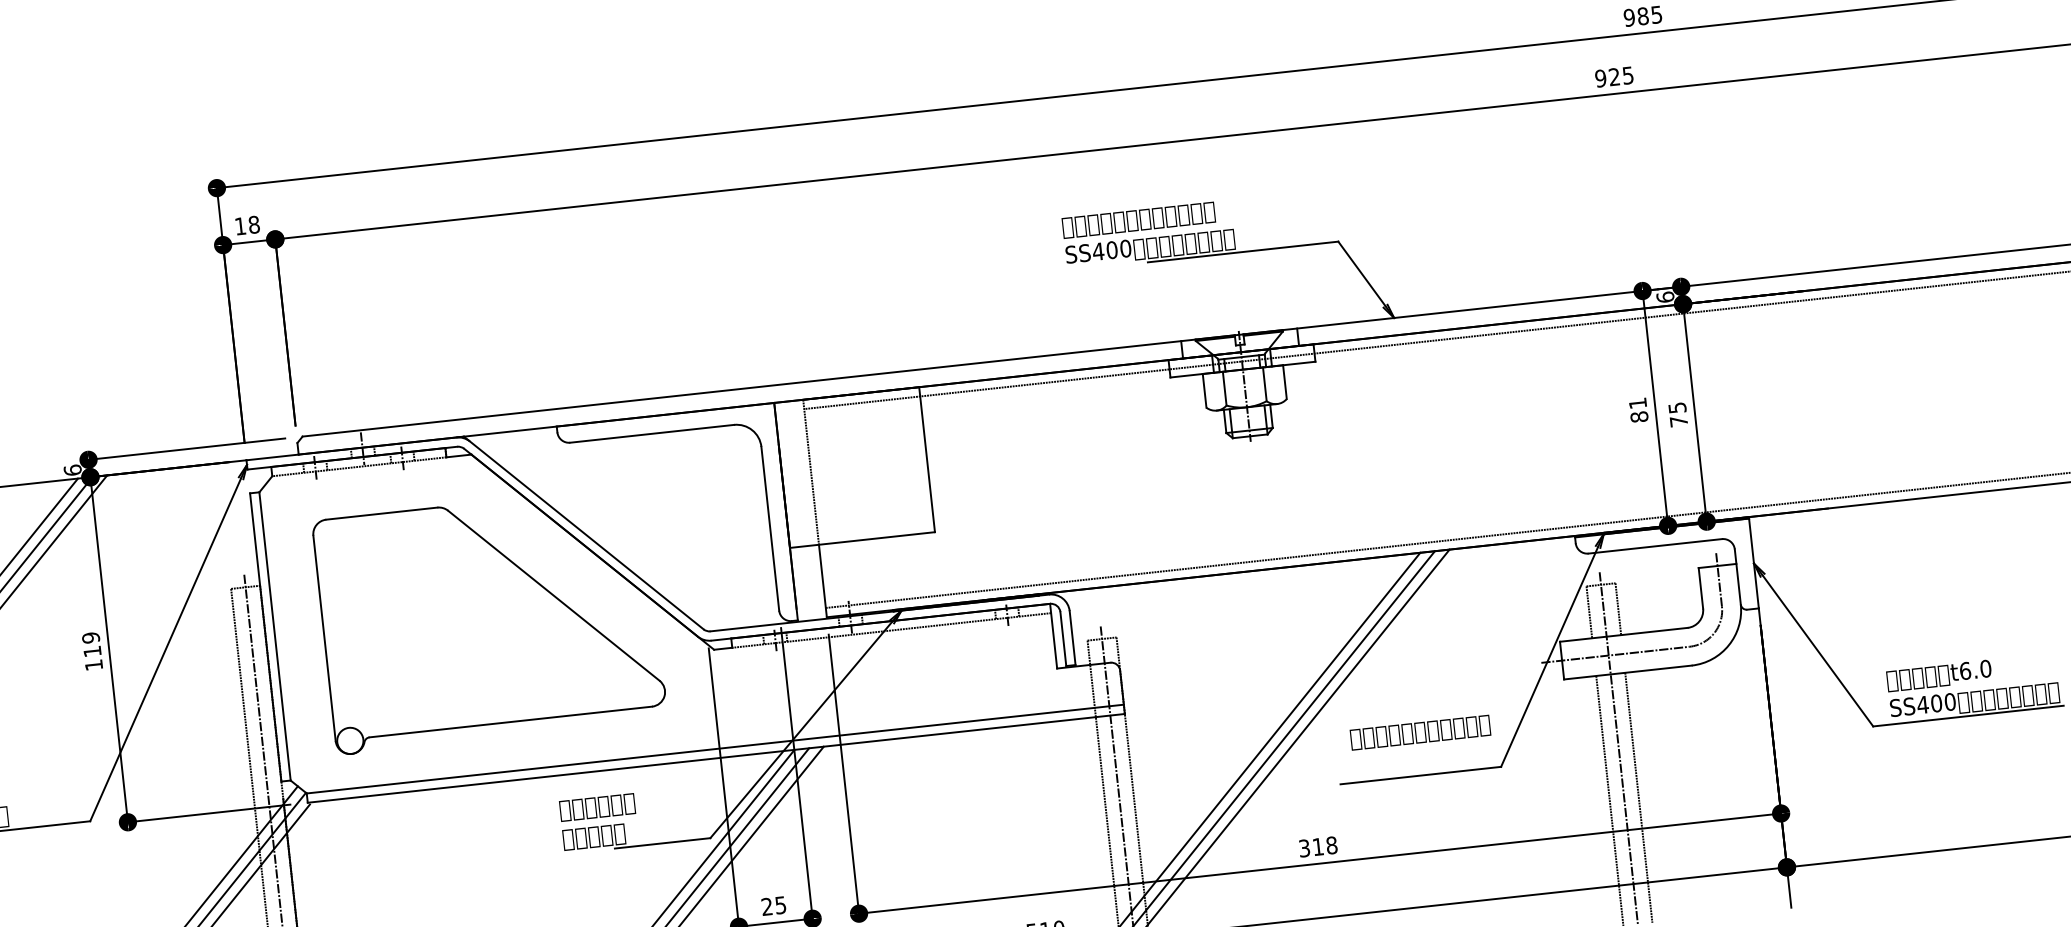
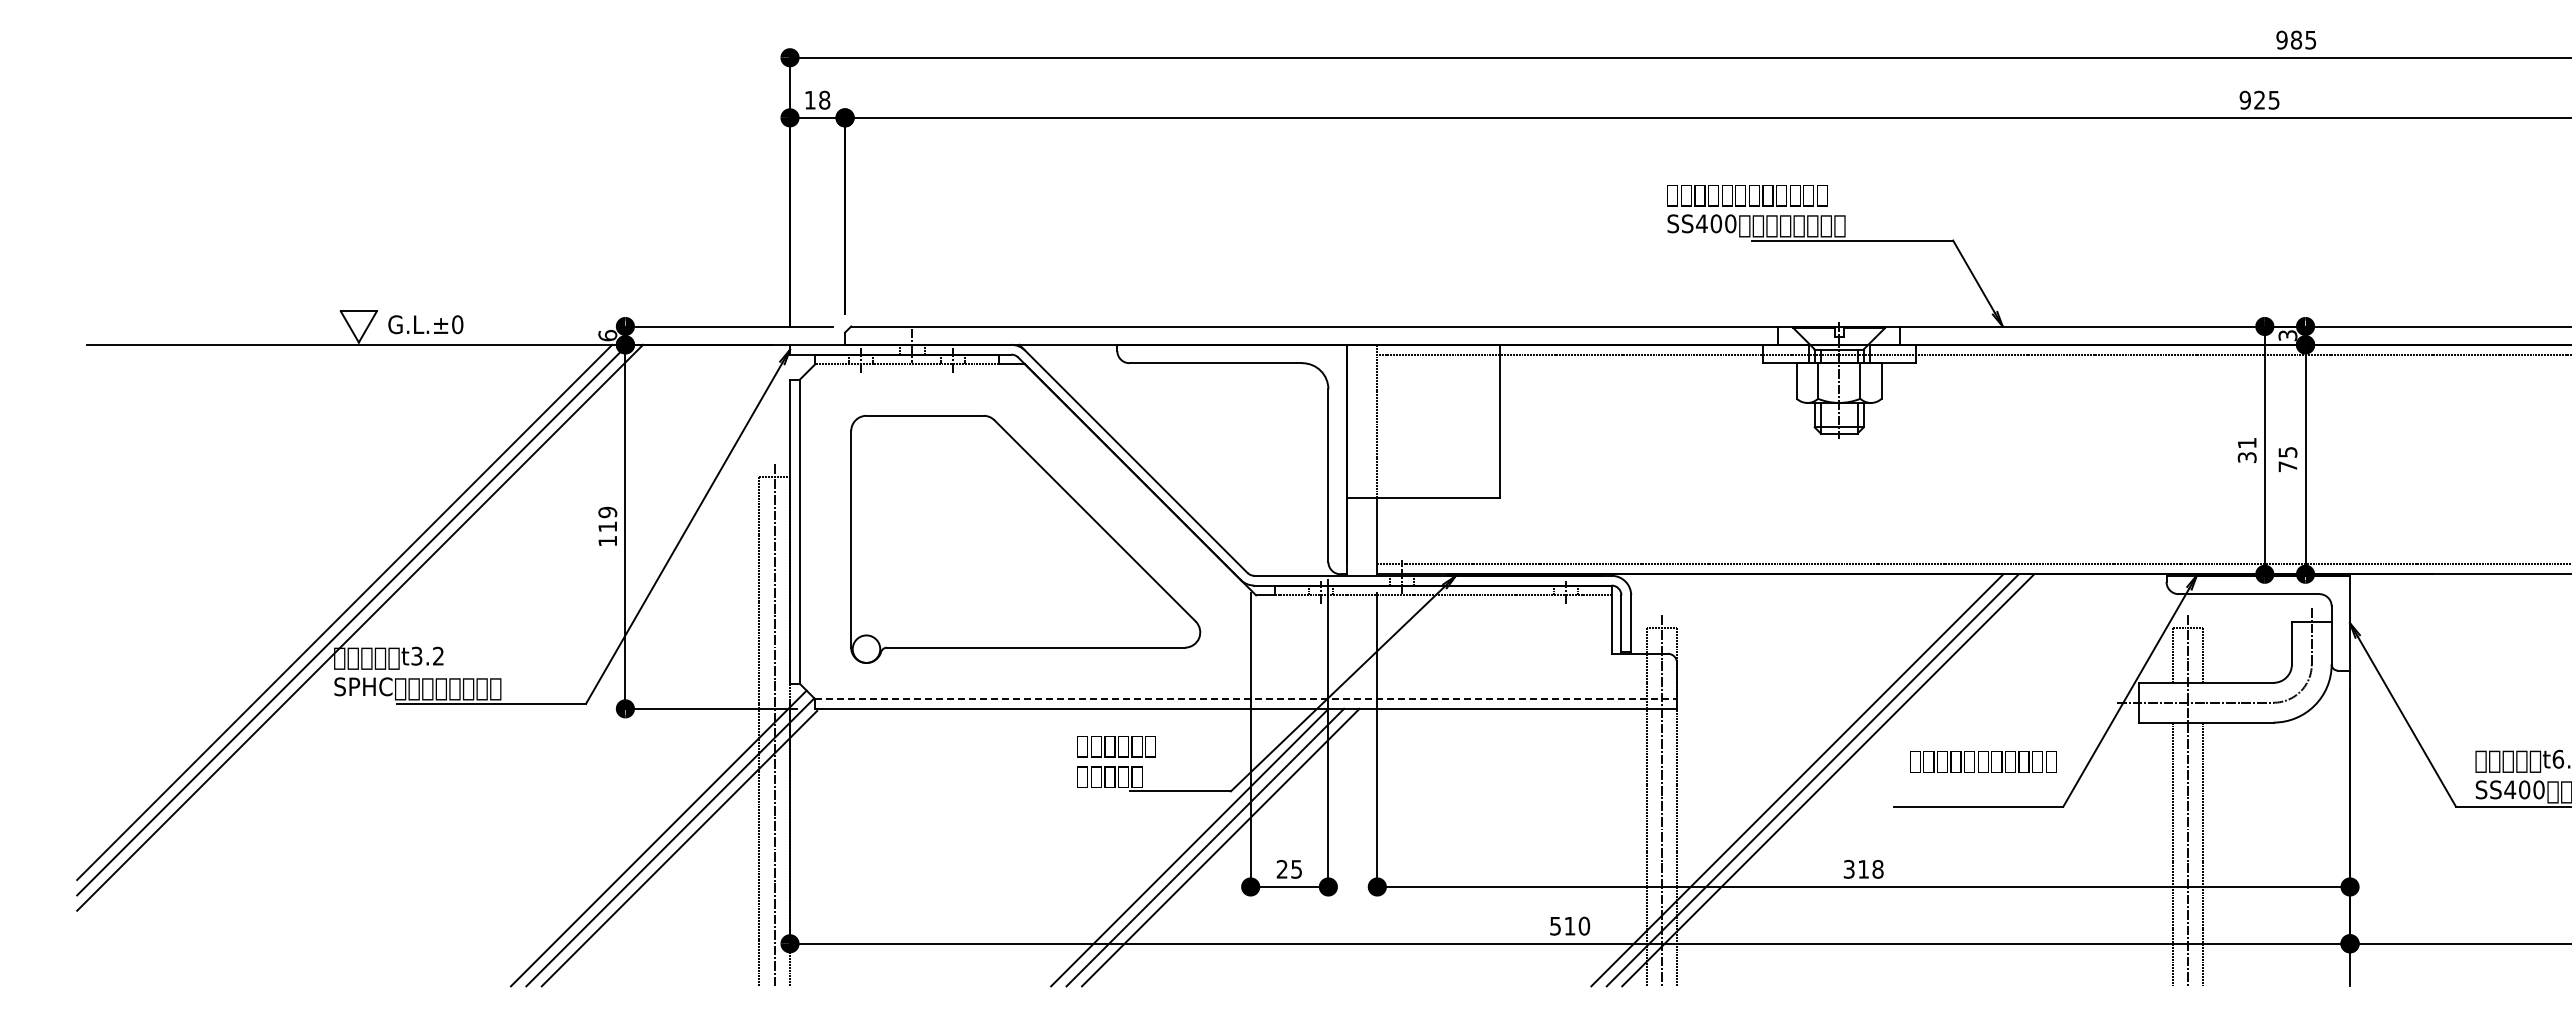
text: (1665, 297) -> (2287, 335), 6 -> 3
text: (1638, 417) -> (2246, 457), 81 -> 31
line: (715, 749) -> (1246, 699), solid -> dashed

